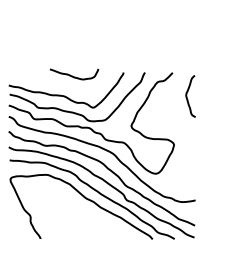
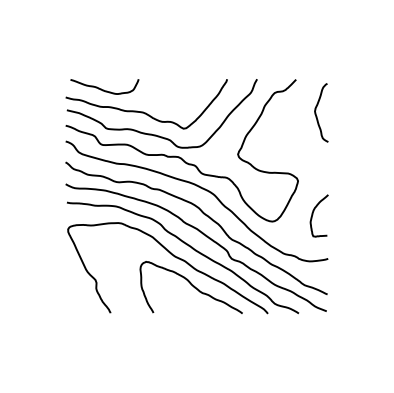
curve: (73, 76) -> (103, 89), moved
curve: (185, 169) -> (313, 215), added
curve: (98, 219) -> (191, 285), added

